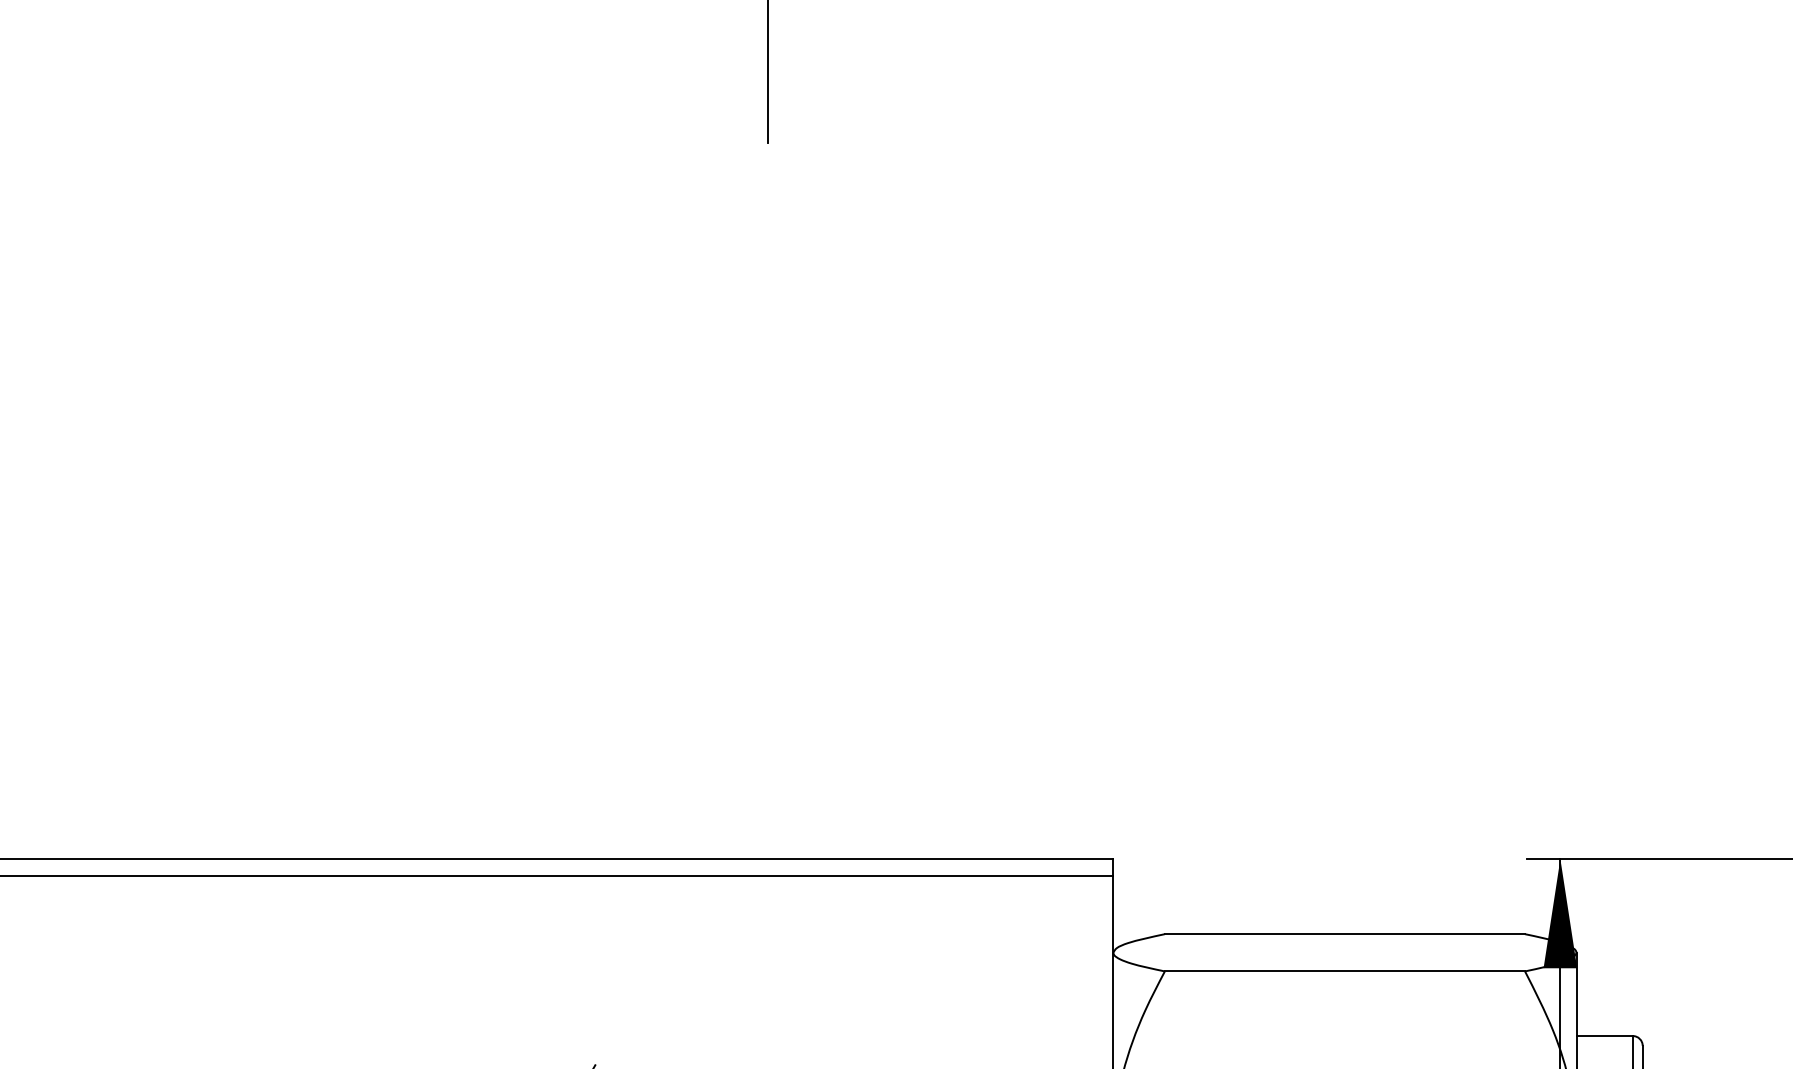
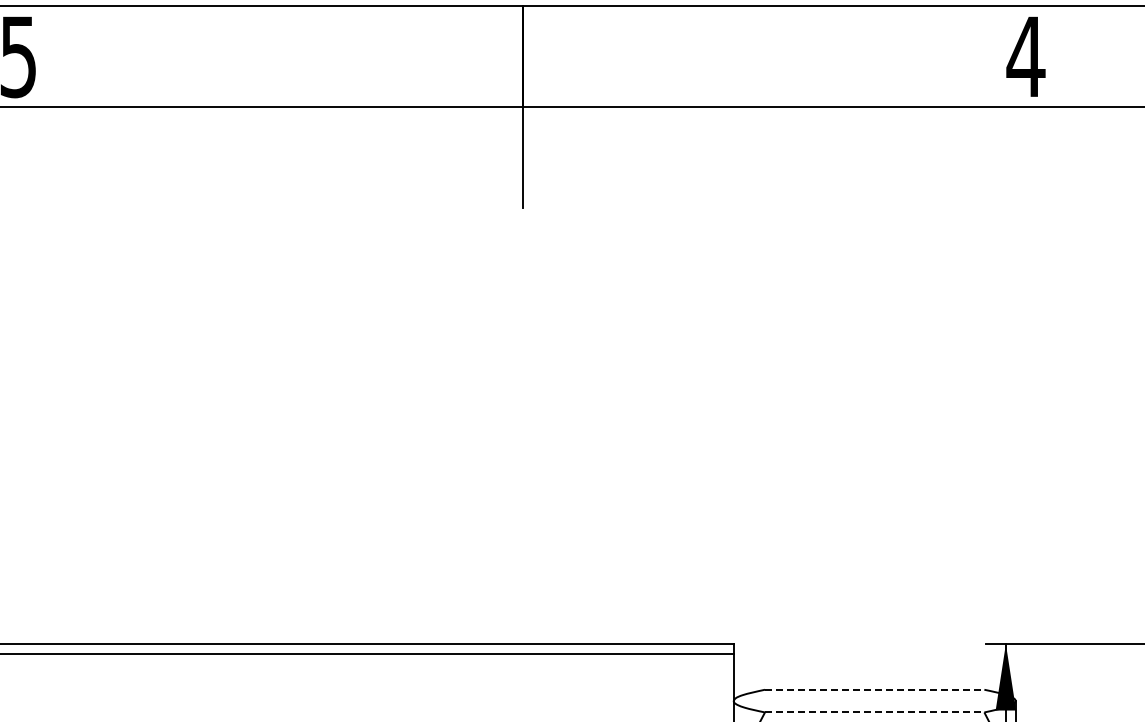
line: (1344, 933) -> (874, 689), solid -> dashed
line: (1344, 971) -> (874, 712), solid -> dashed

